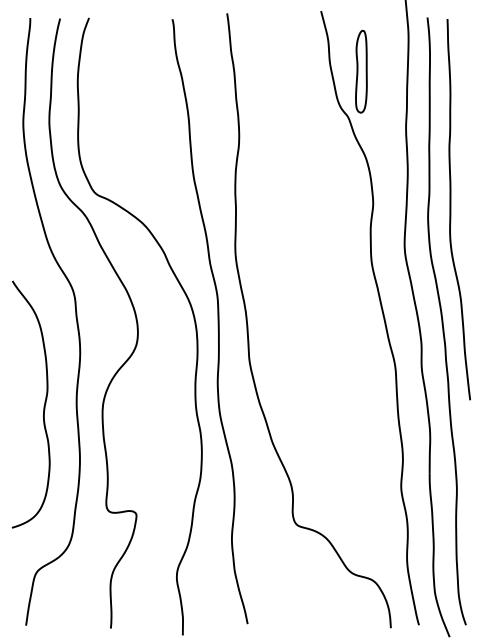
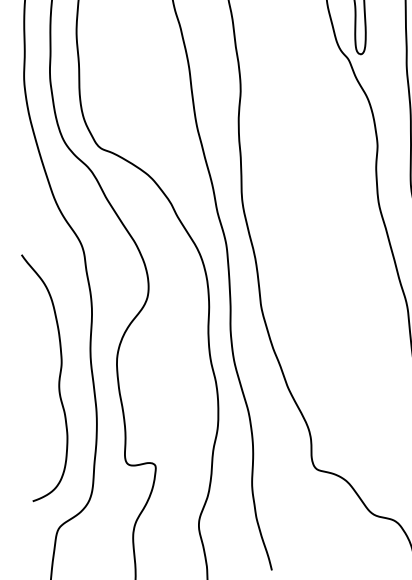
curve: (43, 406) -> (58, 378), moved

